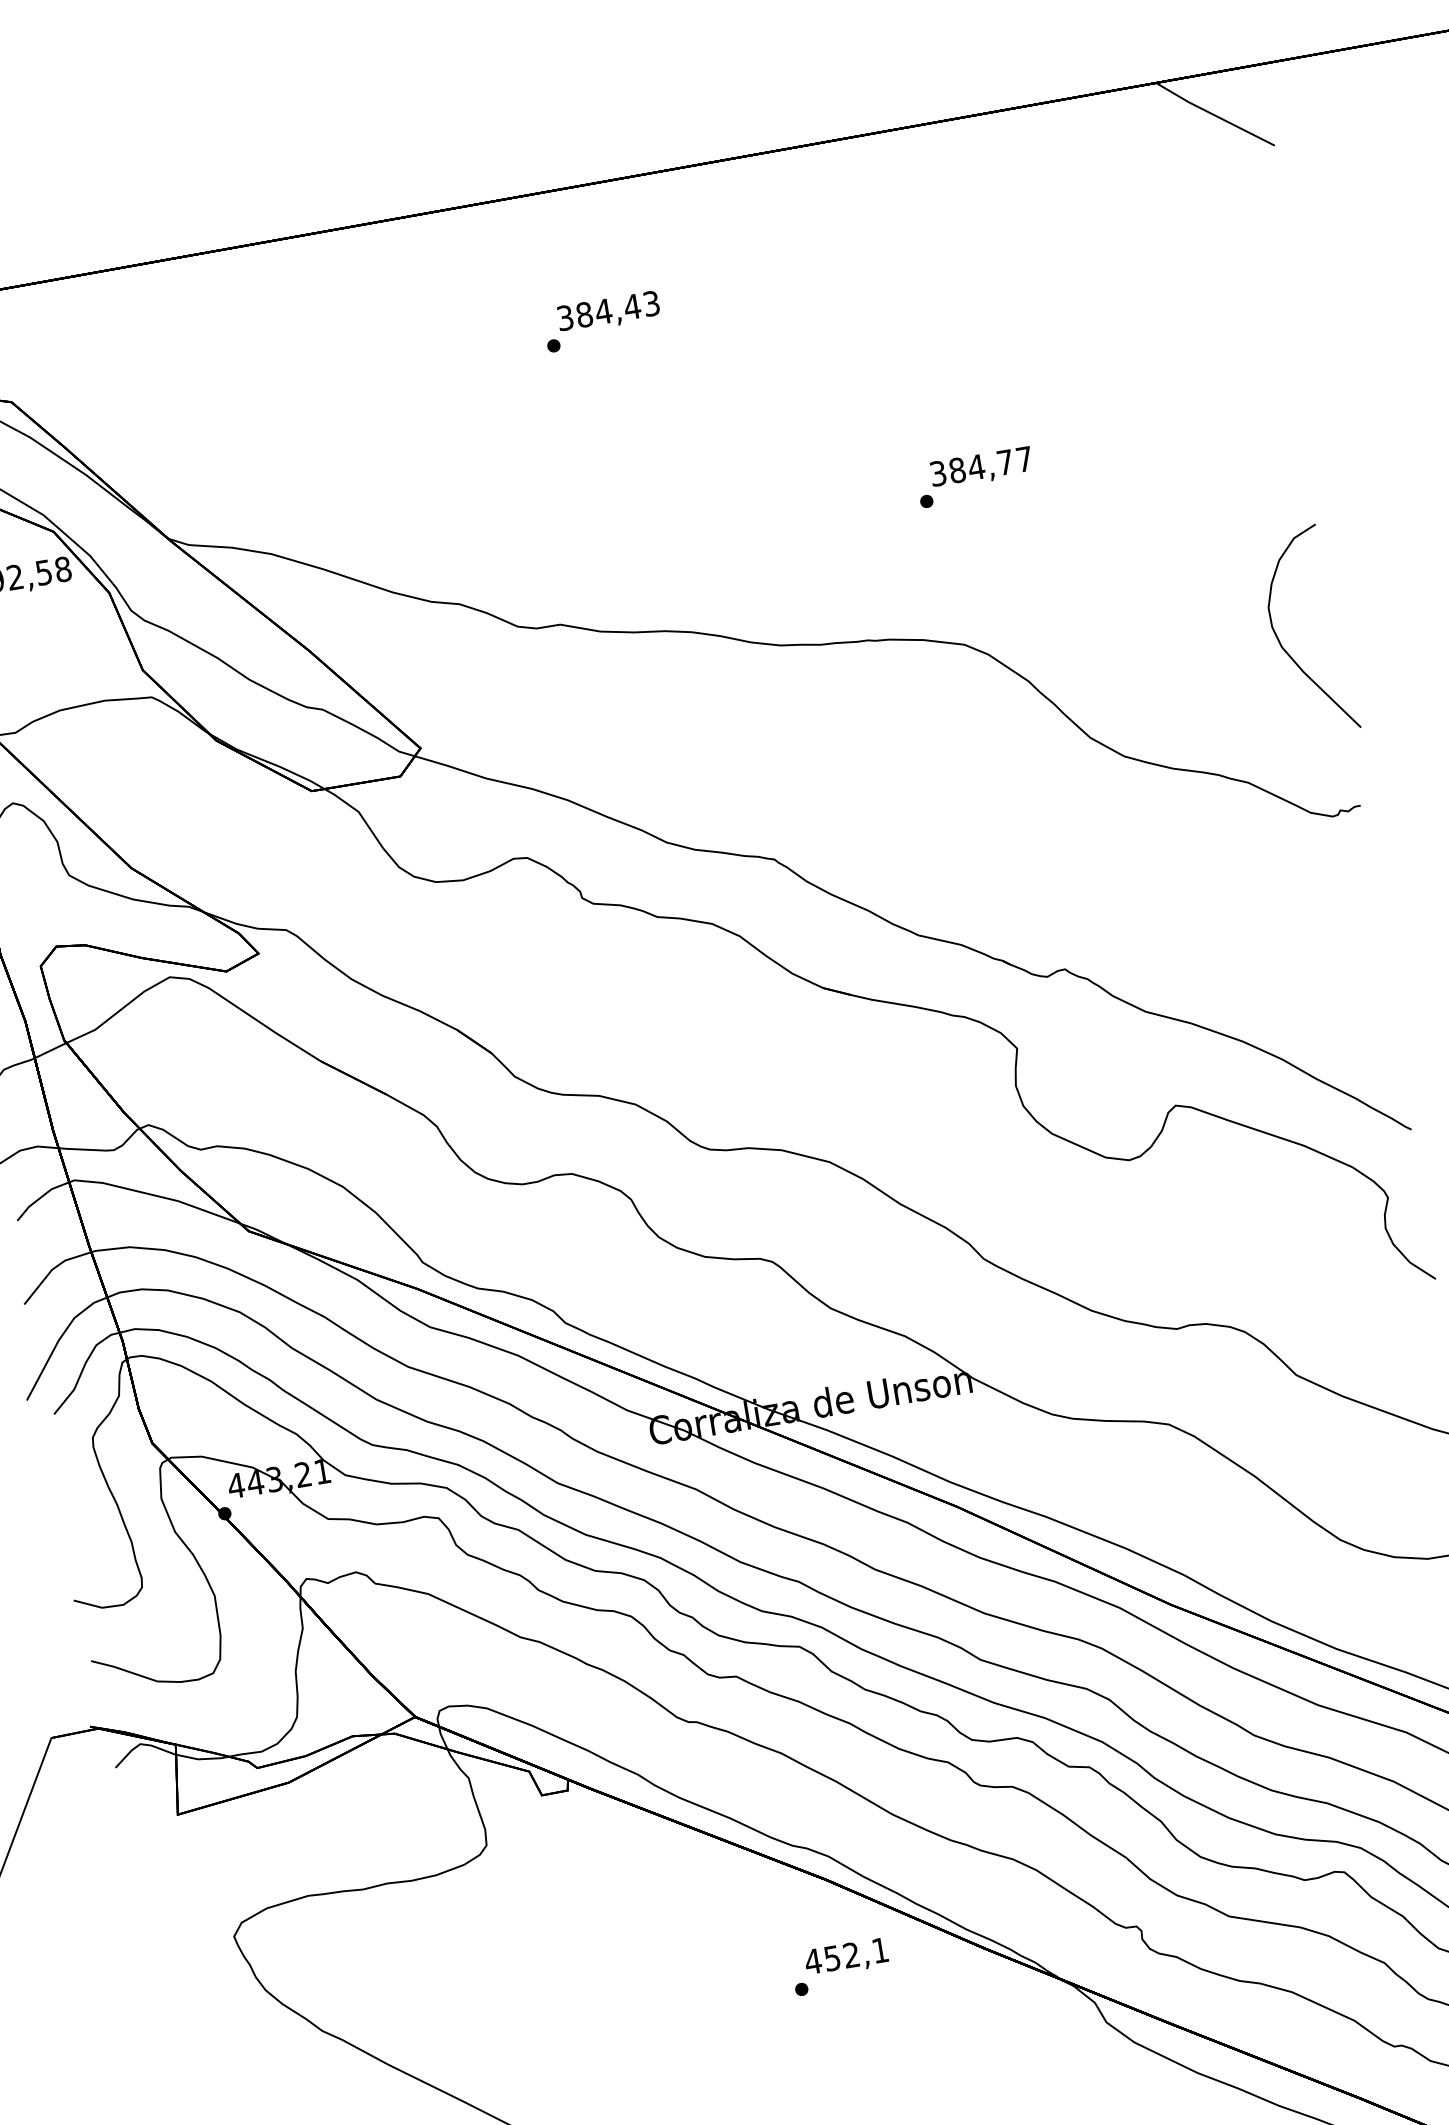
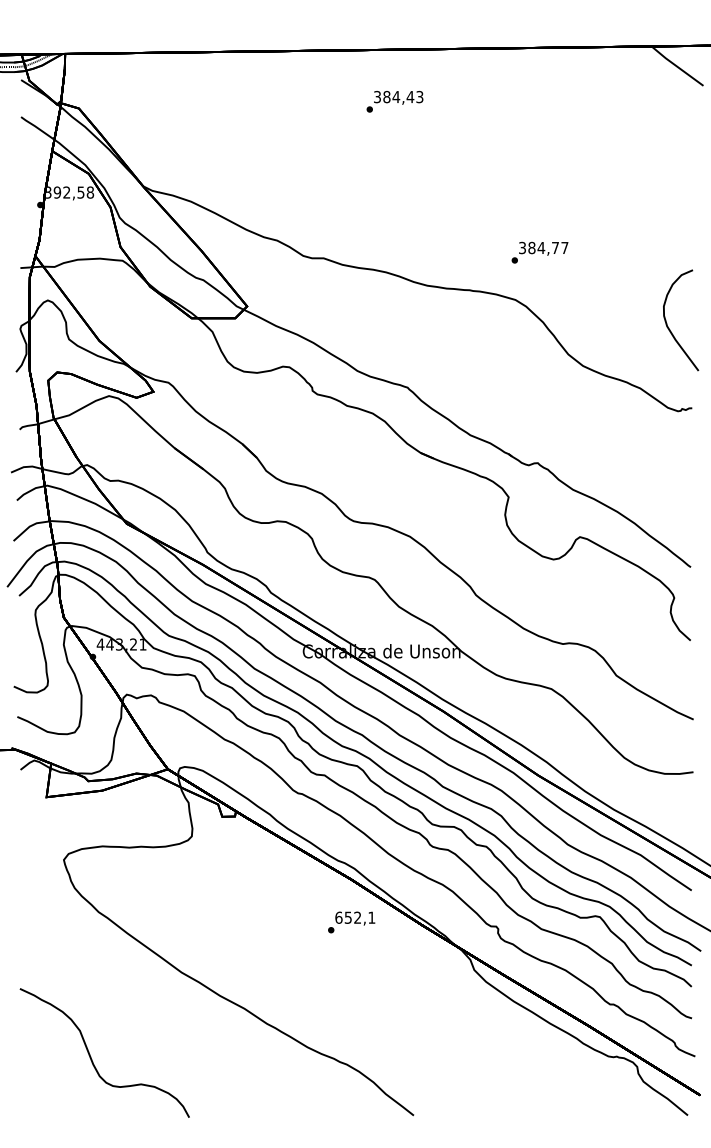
text: (601, 321) -> (394, 101), moved
text: (974, 476) -> (539, 252), moved
text: (812, 1961) -> (338, 917), 452,1 -> 652,1

